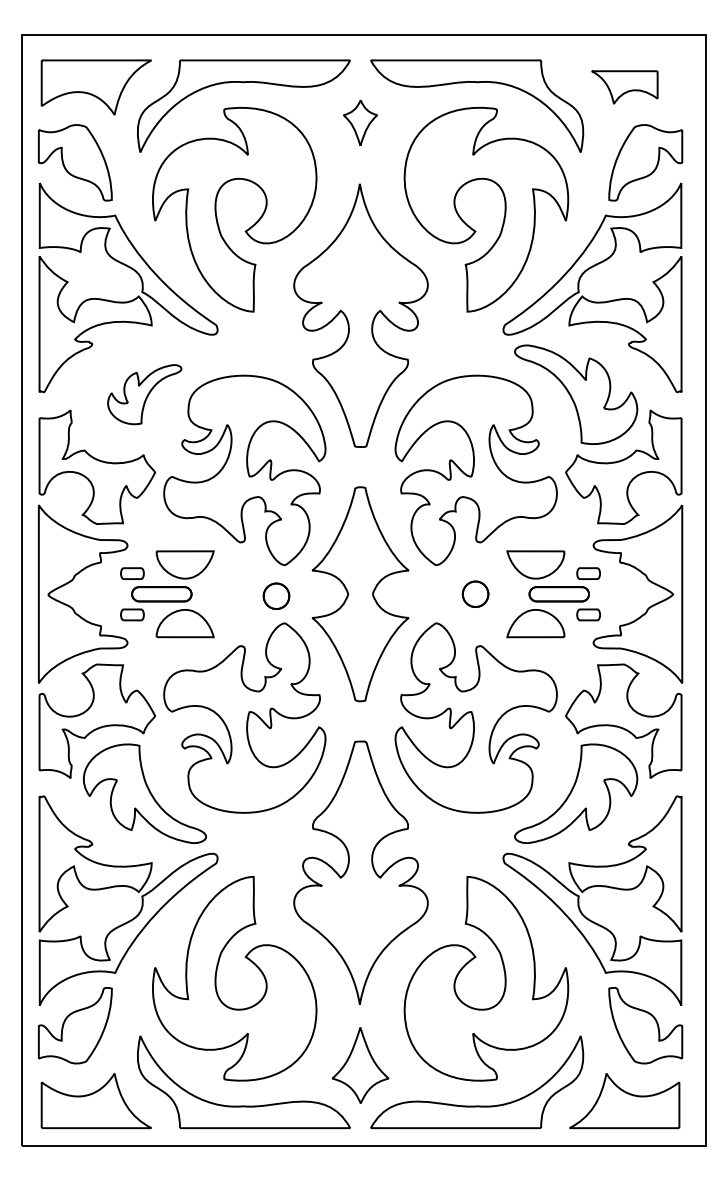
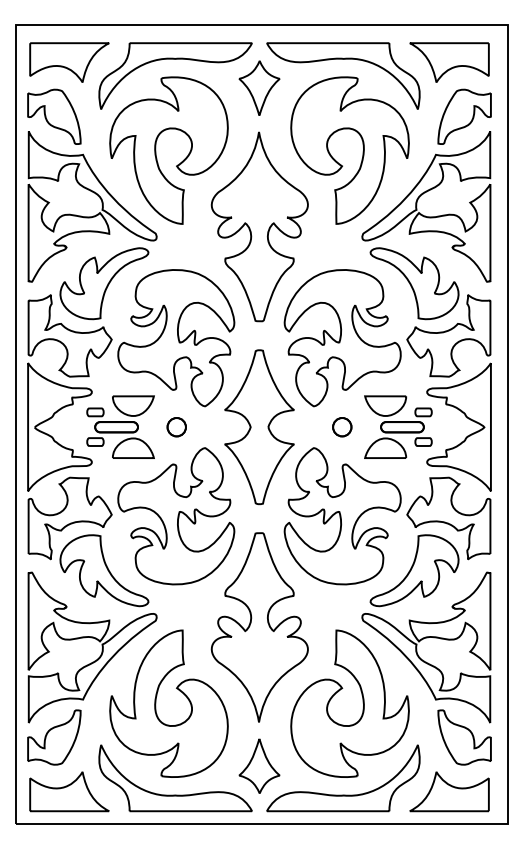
part: (624, 87) -> (449, 62), size x1.67
part: (360, 122) -> (259, 87), size x1.67
part: (144, 394) -> (104, 283), size x1.67
part: (276, 595) -> (176, 426), moved

